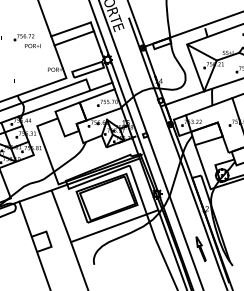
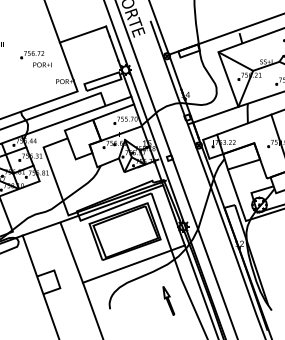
line: (74, 37) -> (86, 44), removed
part: (26, 41) -> (35, 59), moved
part: (200, 248) -> (168, 300), moved

